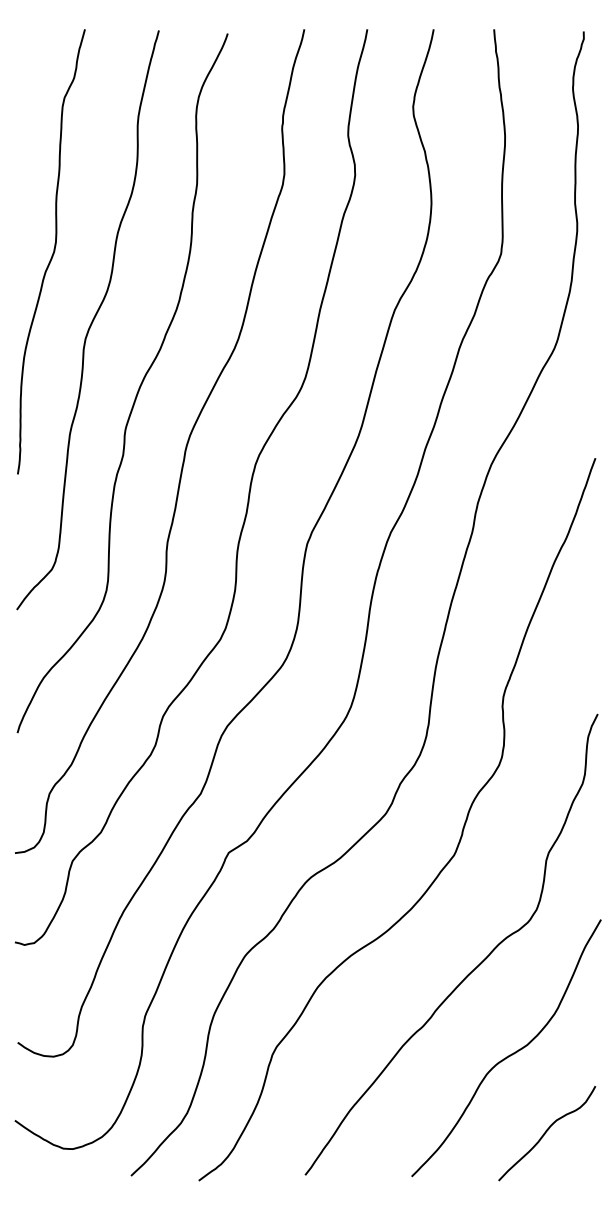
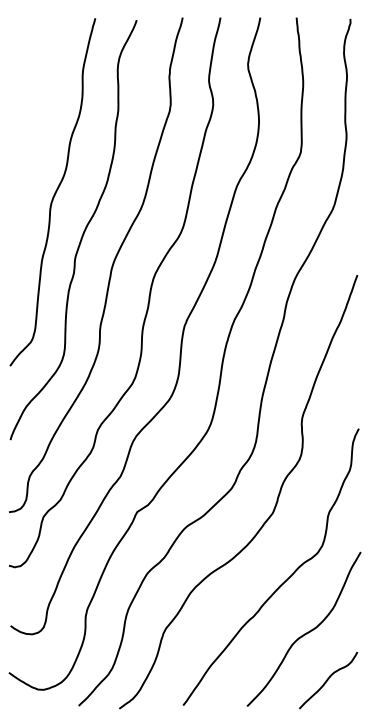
curve: (52, 250) -> (31, 150), removed

